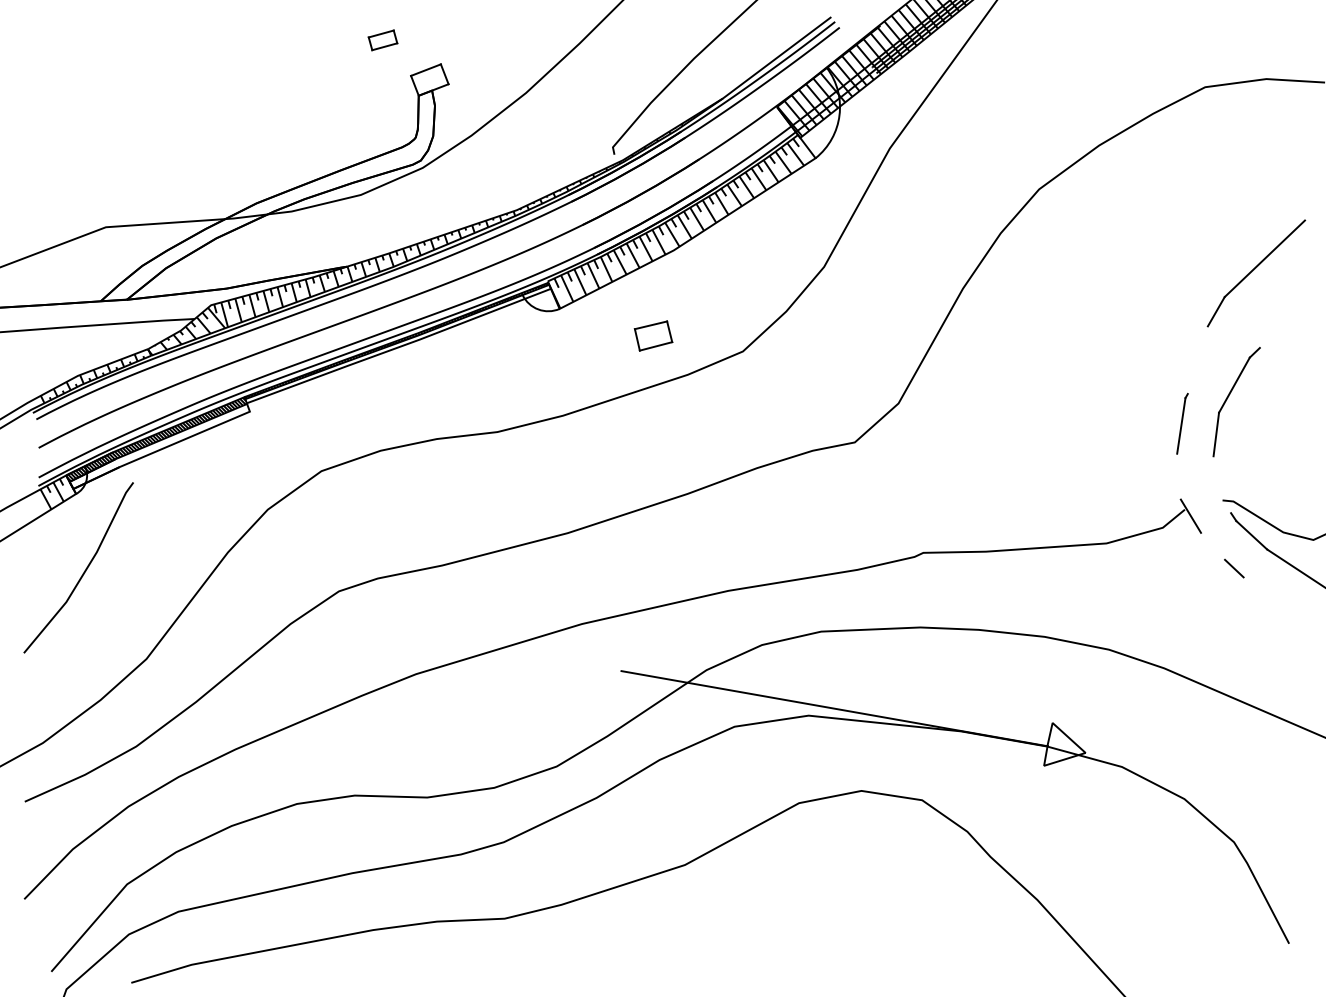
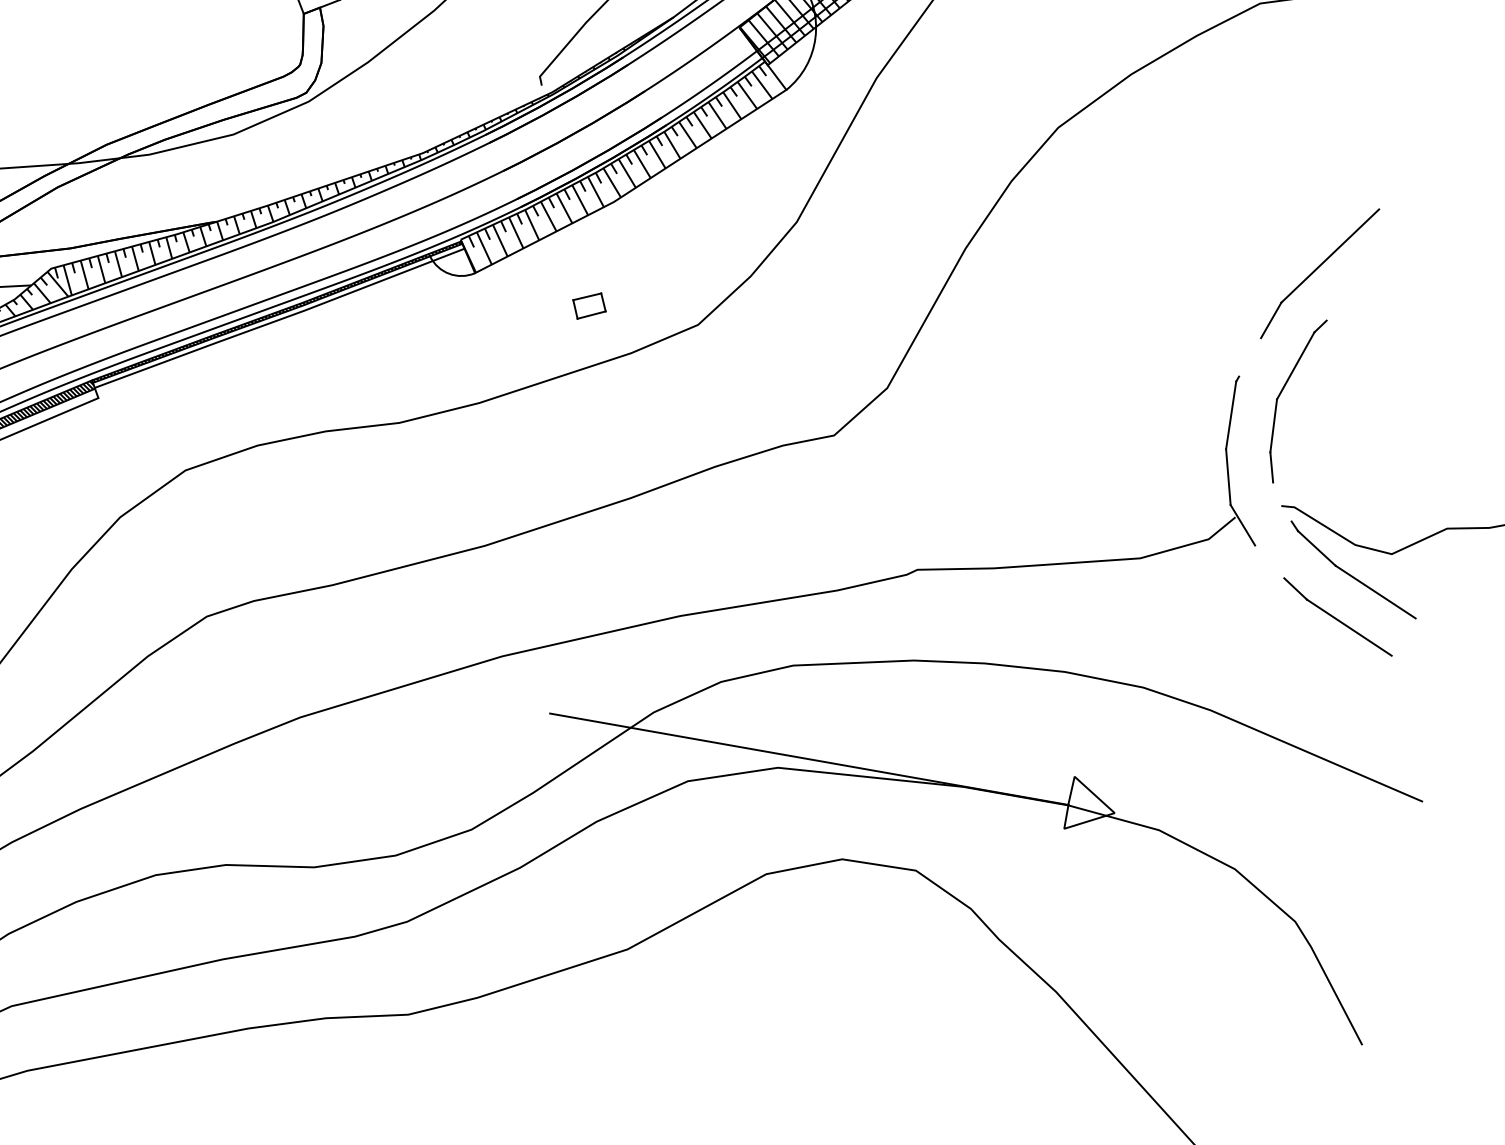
part: (1256, 273) -> (1320, 273), moved
part: (653, 335) -> (589, 305), size x0.71
line: (1214, 468) -> (1271, 467), added
line: (1178, 476) -> (1227, 476), added
line: (1278, 600) -> (1349, 627), added

